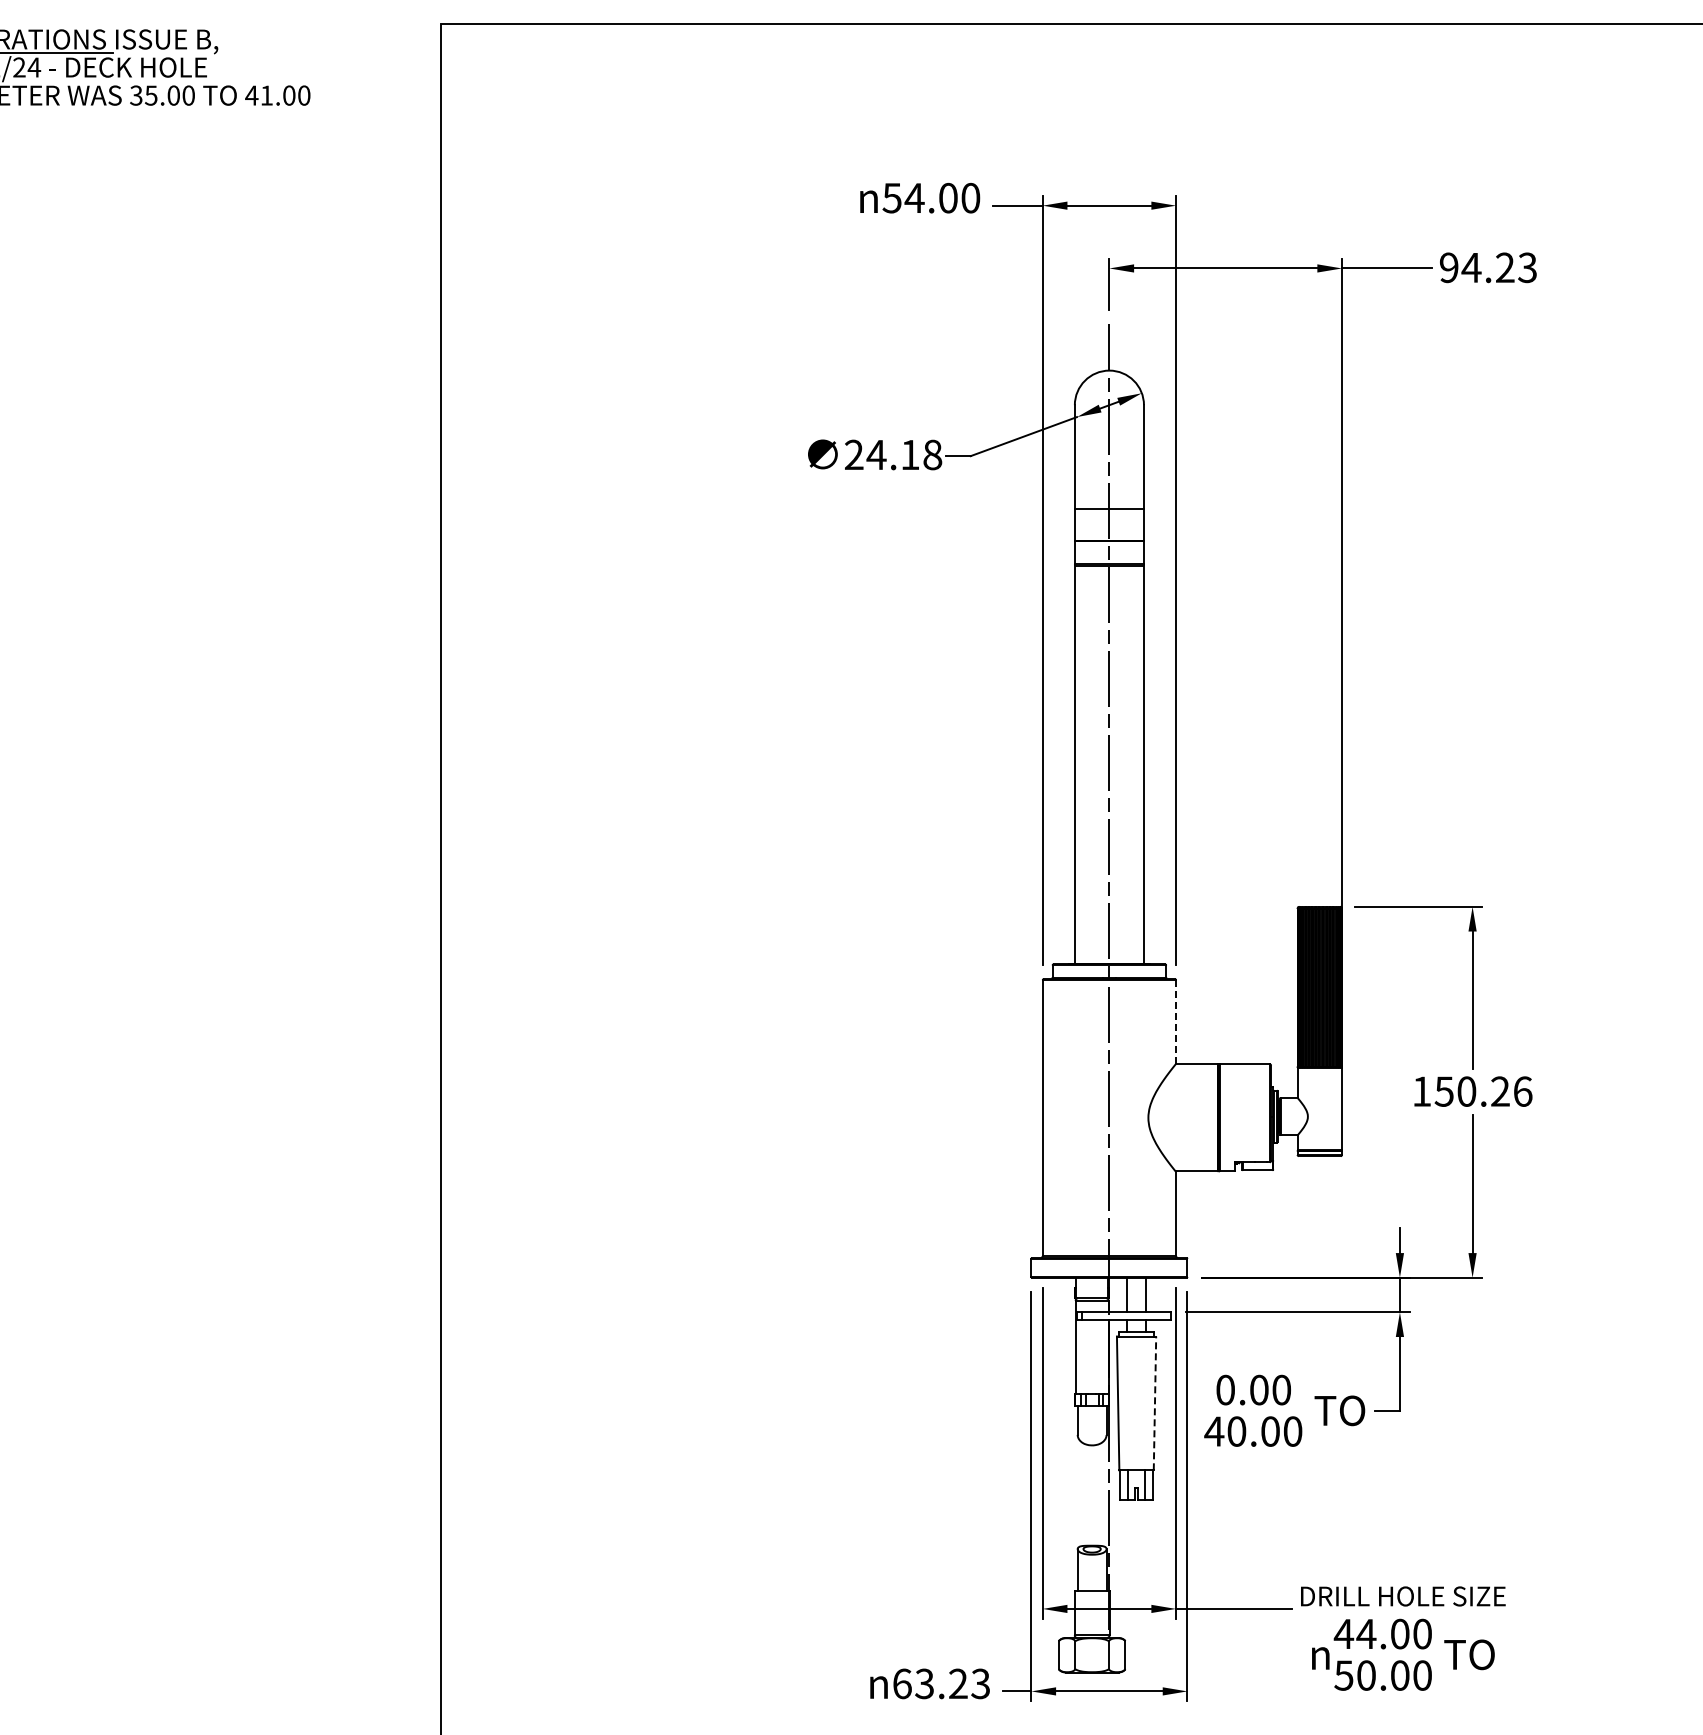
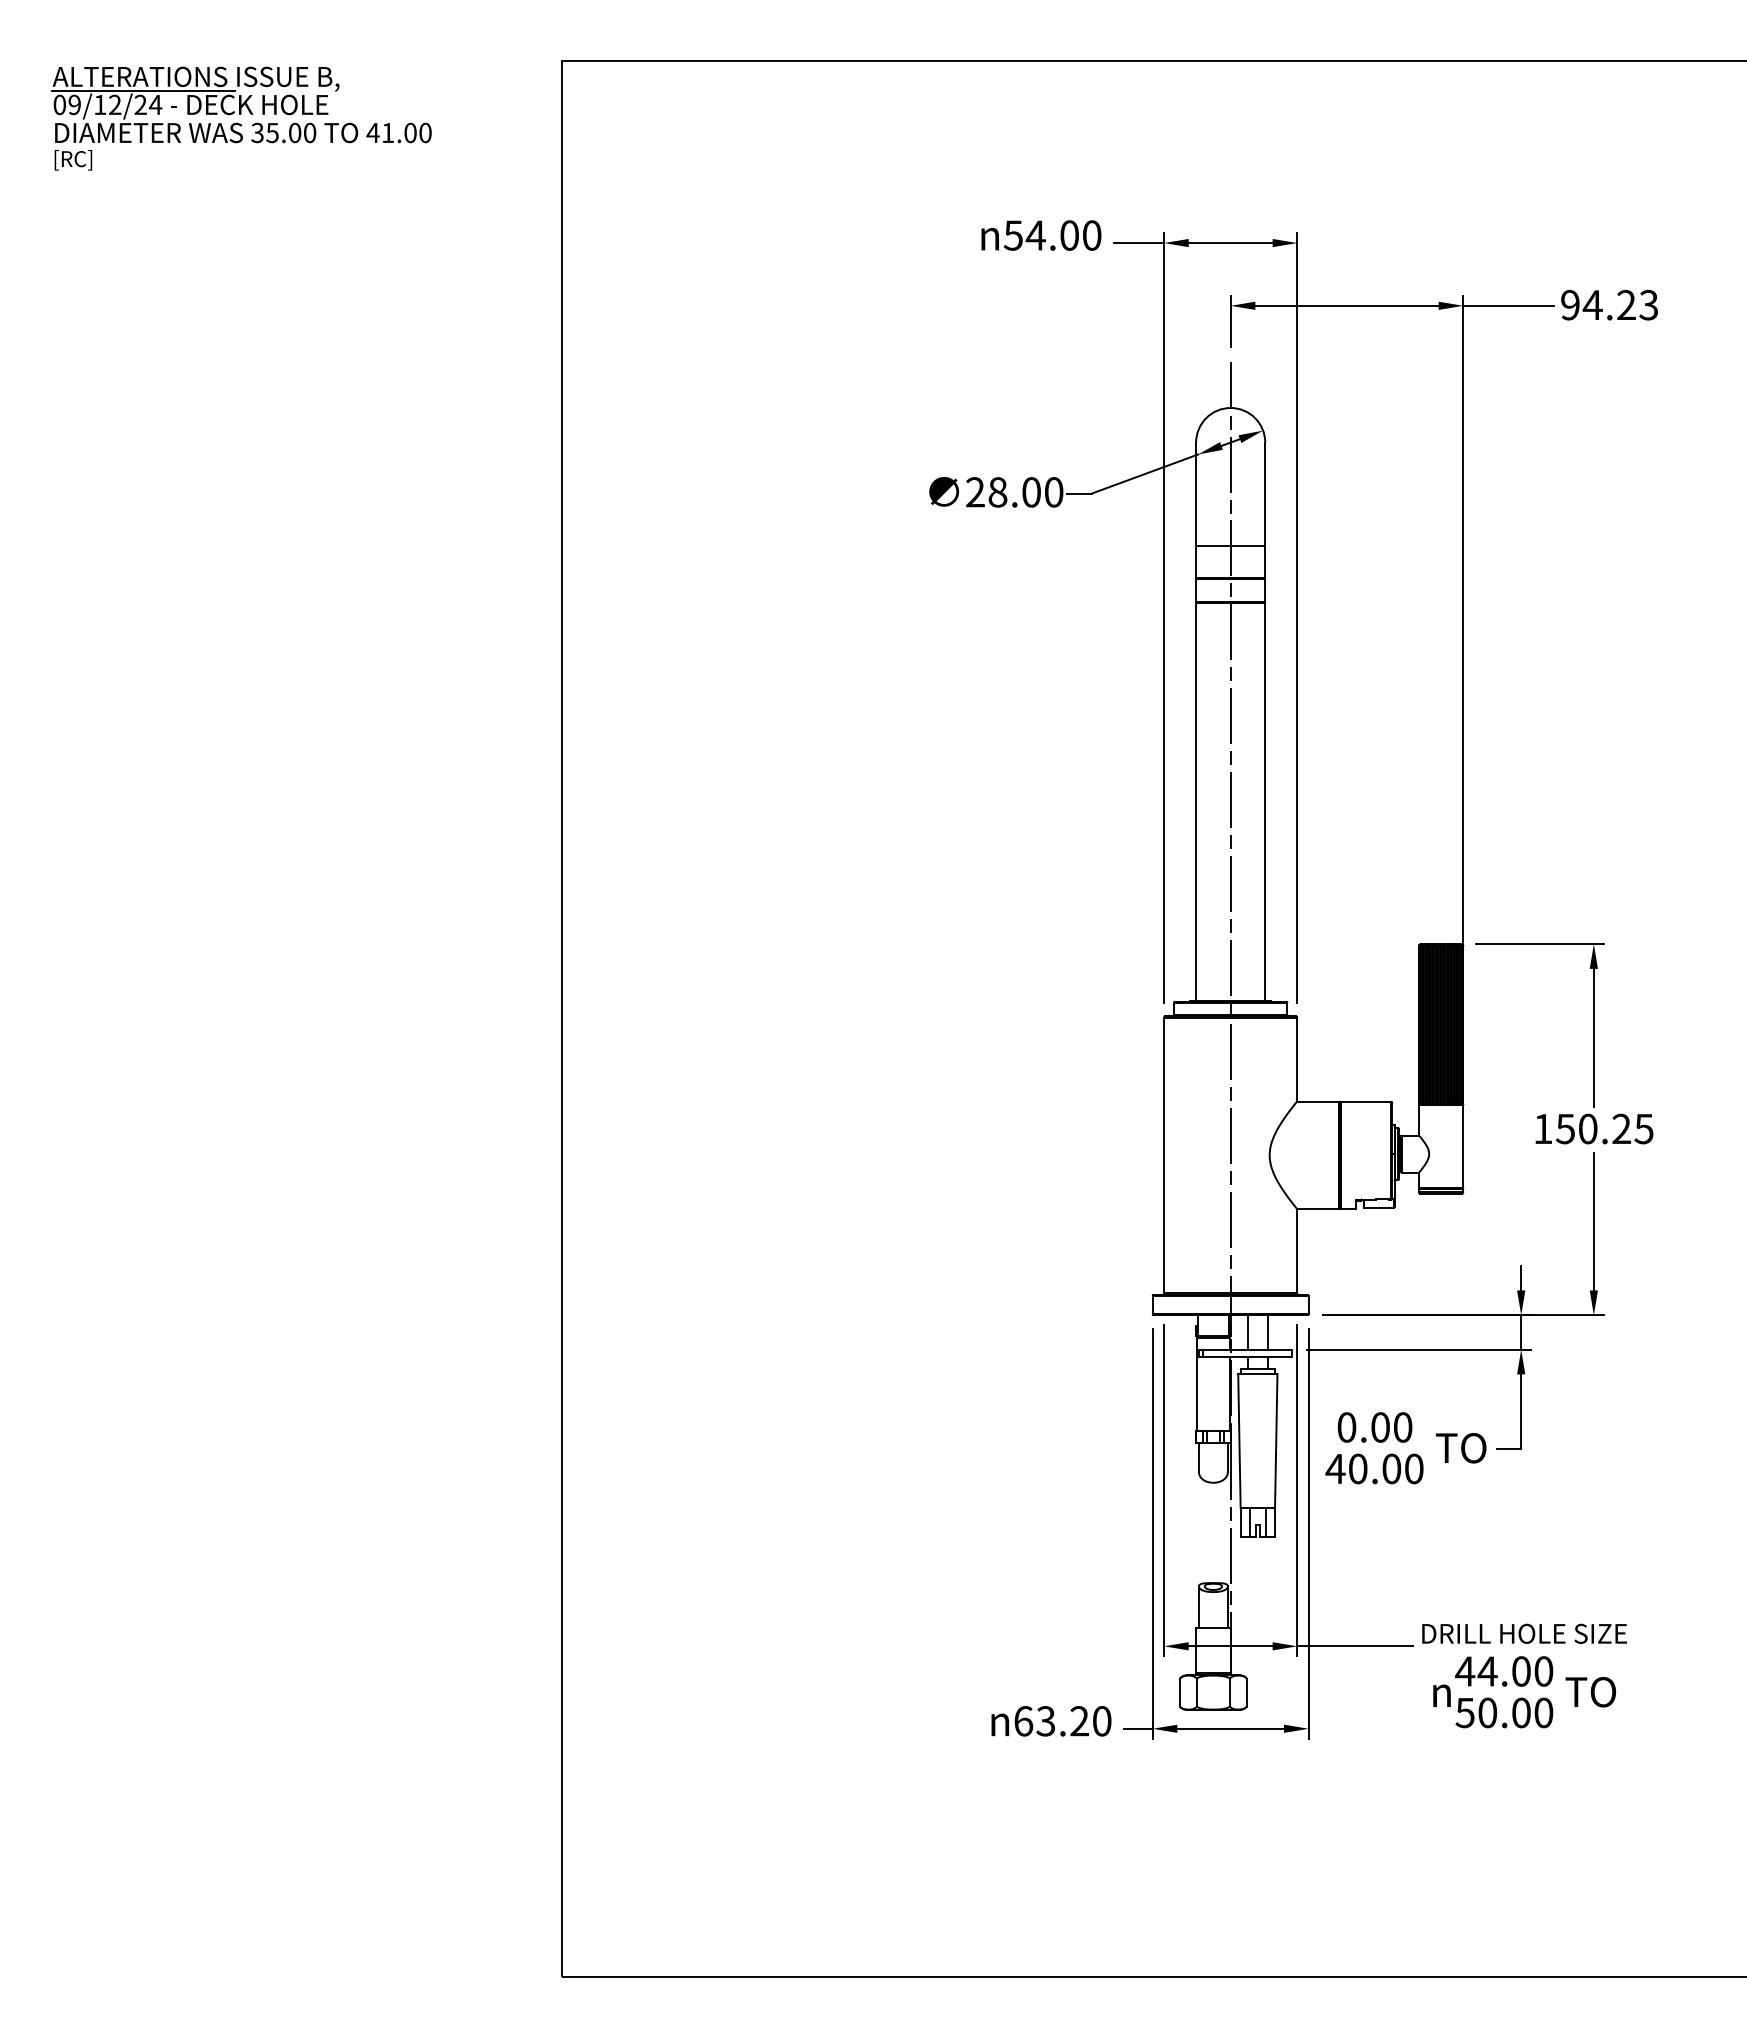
text: (904, 455) -> (1025, 492), 24.18 -> 28.00
line: (1176, 1022) -> (1297, 1059), dashed -> solid
text: (1522, 1091) -> (1643, 1128), 150.26 -> 150.25
line: (1155, 1403) -> (1276, 1440), dashed -> solid
text: (980, 1684) -> (1101, 1721), 63.23 -> 63.20

